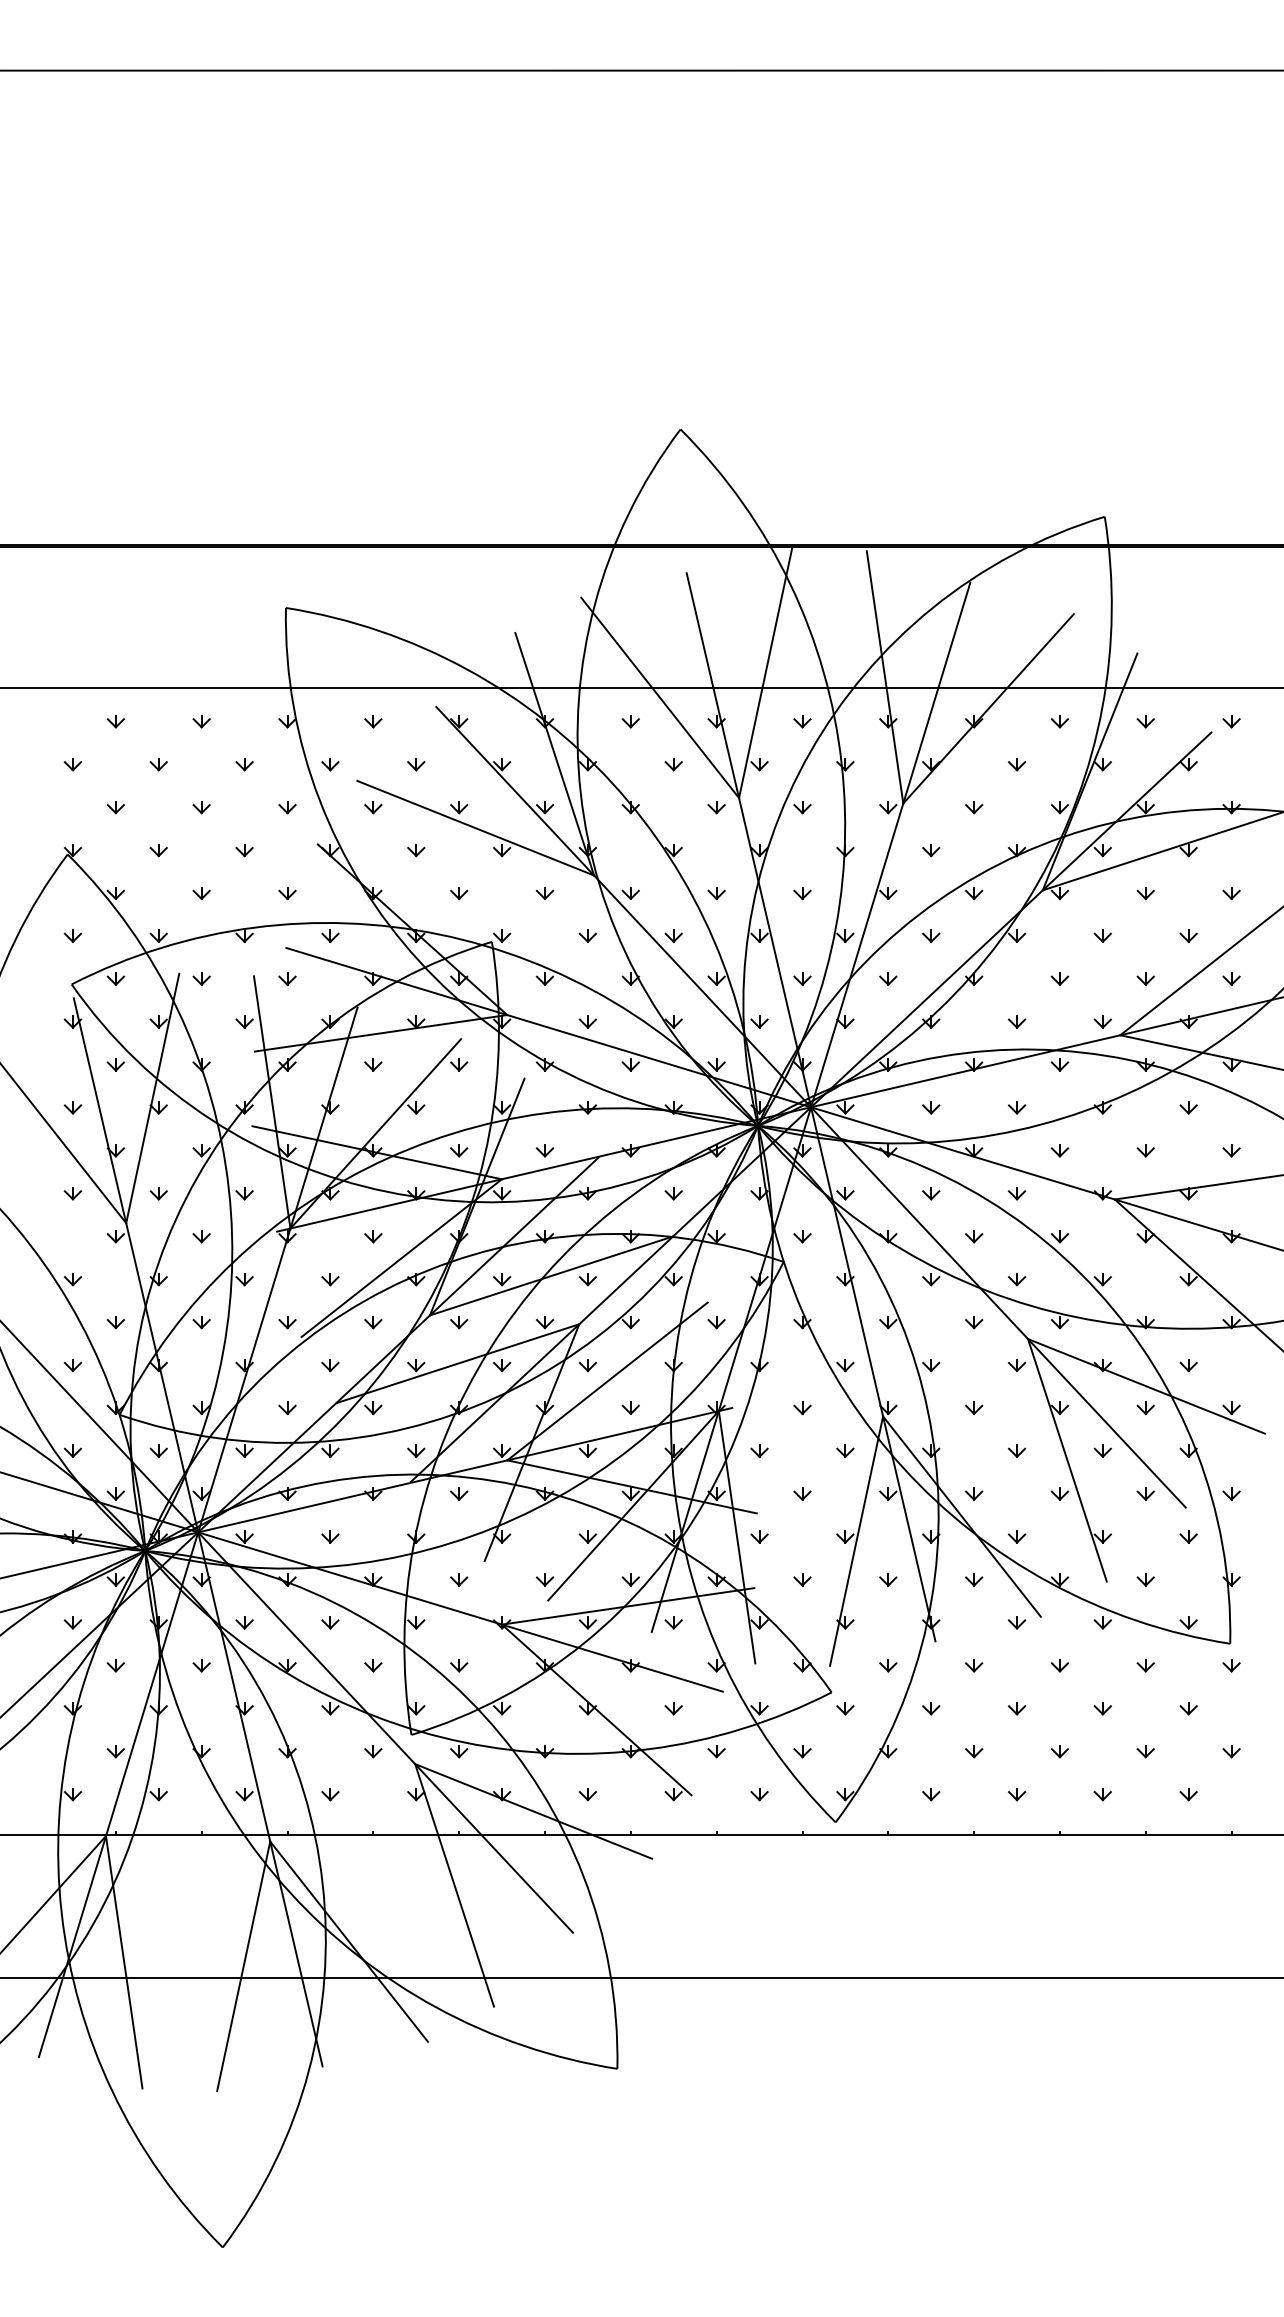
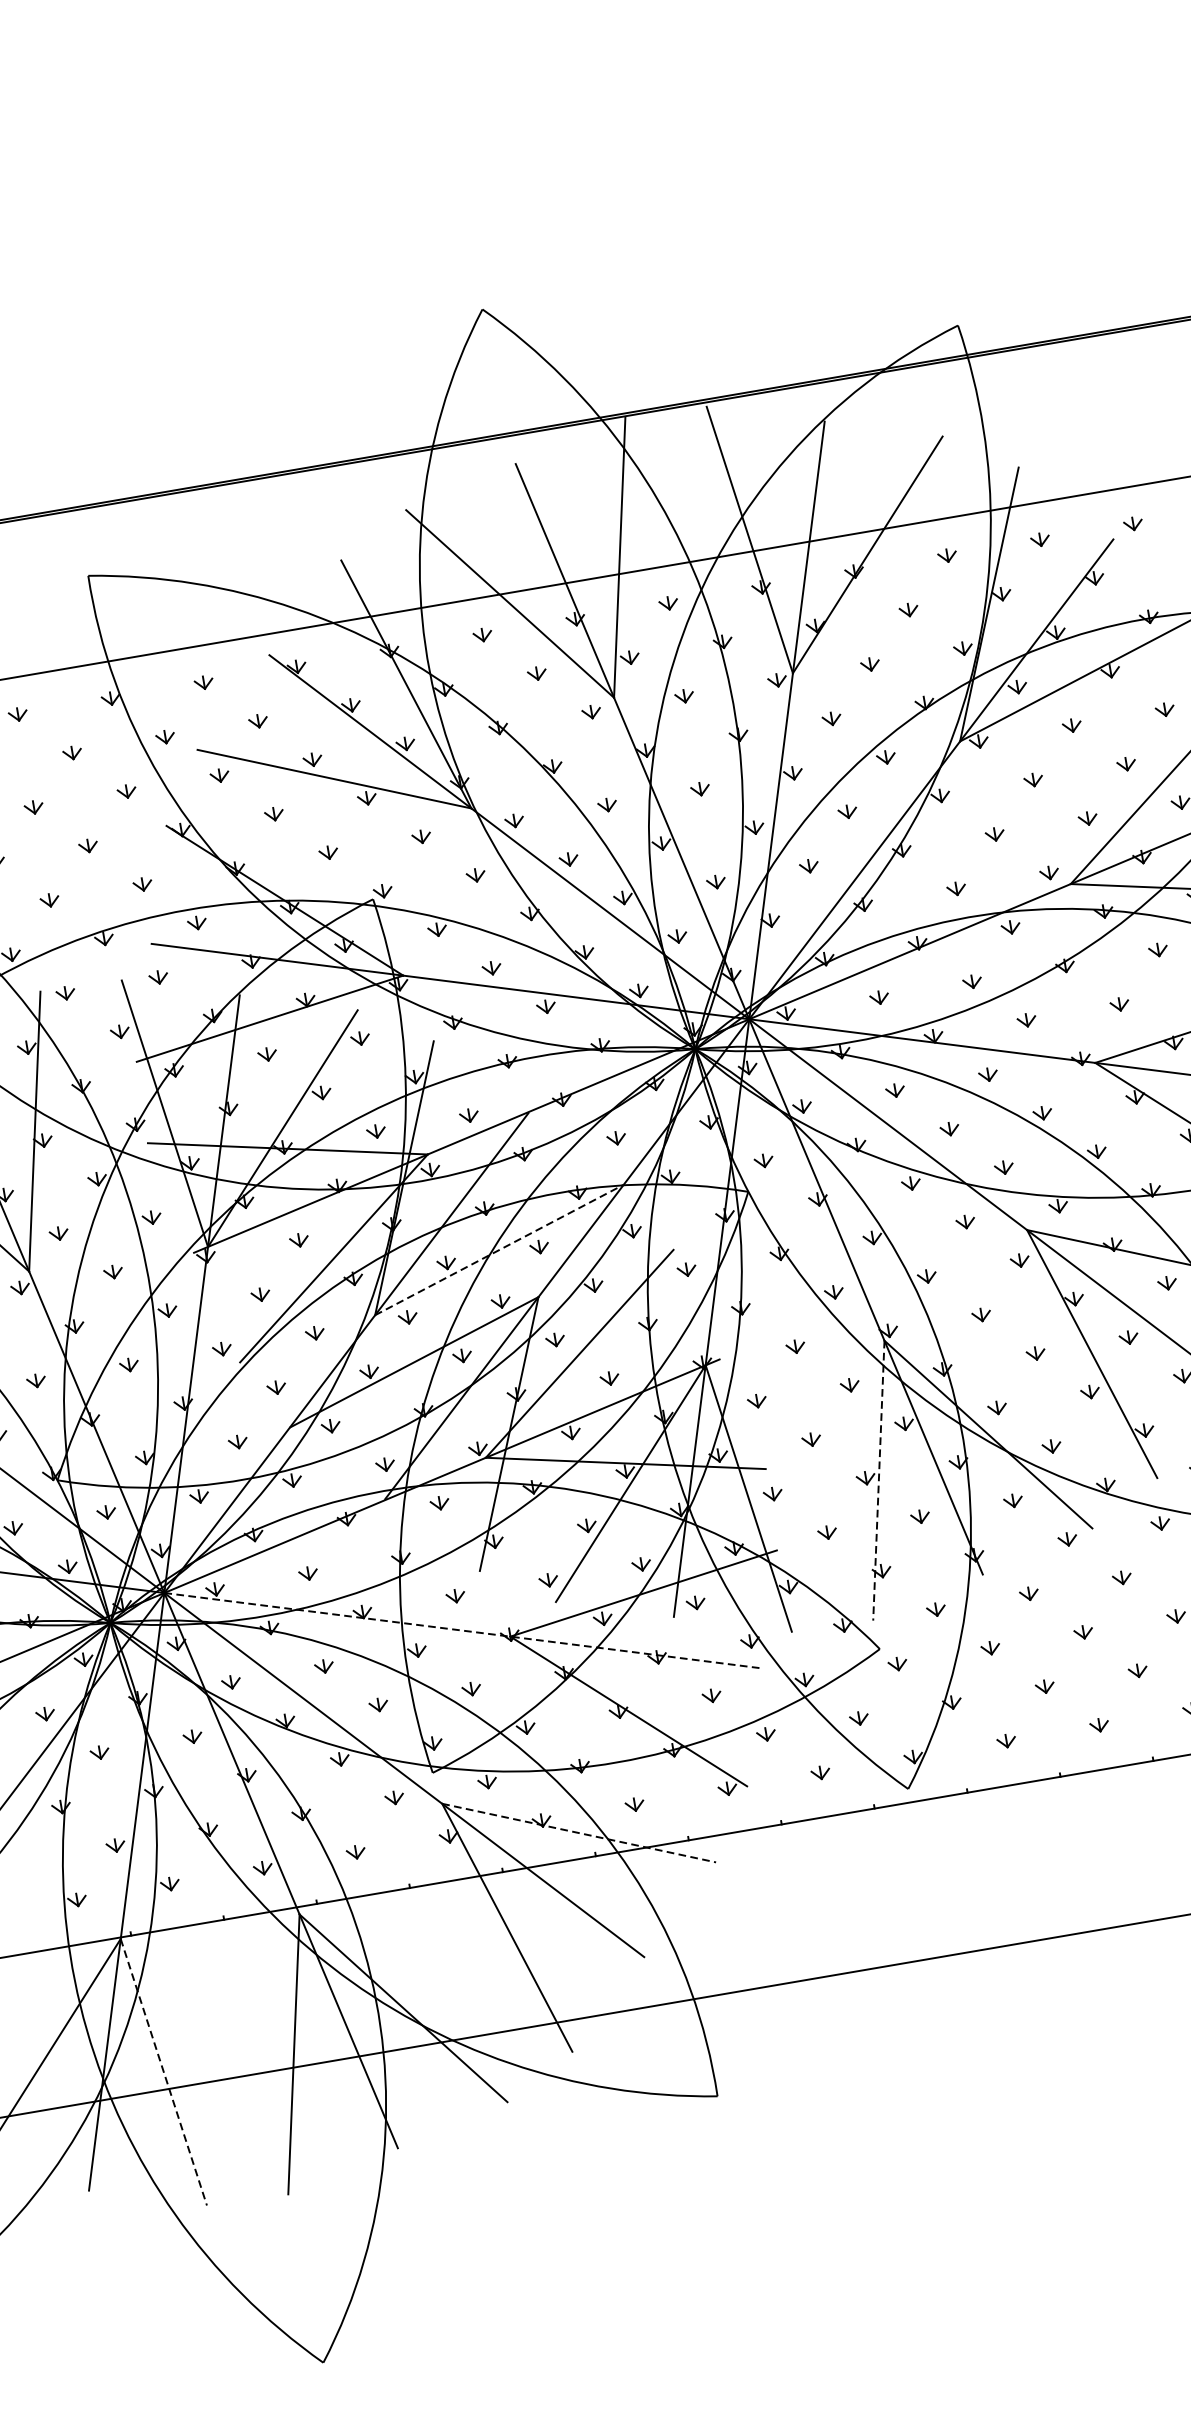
line: (551, 1275) -> (499, 1249), solid -> dashed
line: (856, 1541) -> (878, 1481), solid -> dashed
line: (461, 1612) -> (464, 1631), solid -> dashed
line: (534, 1811) -> (580, 1832), solid -> dashed
line: (124, 1962) -> (164, 2072), solid -> dashed

